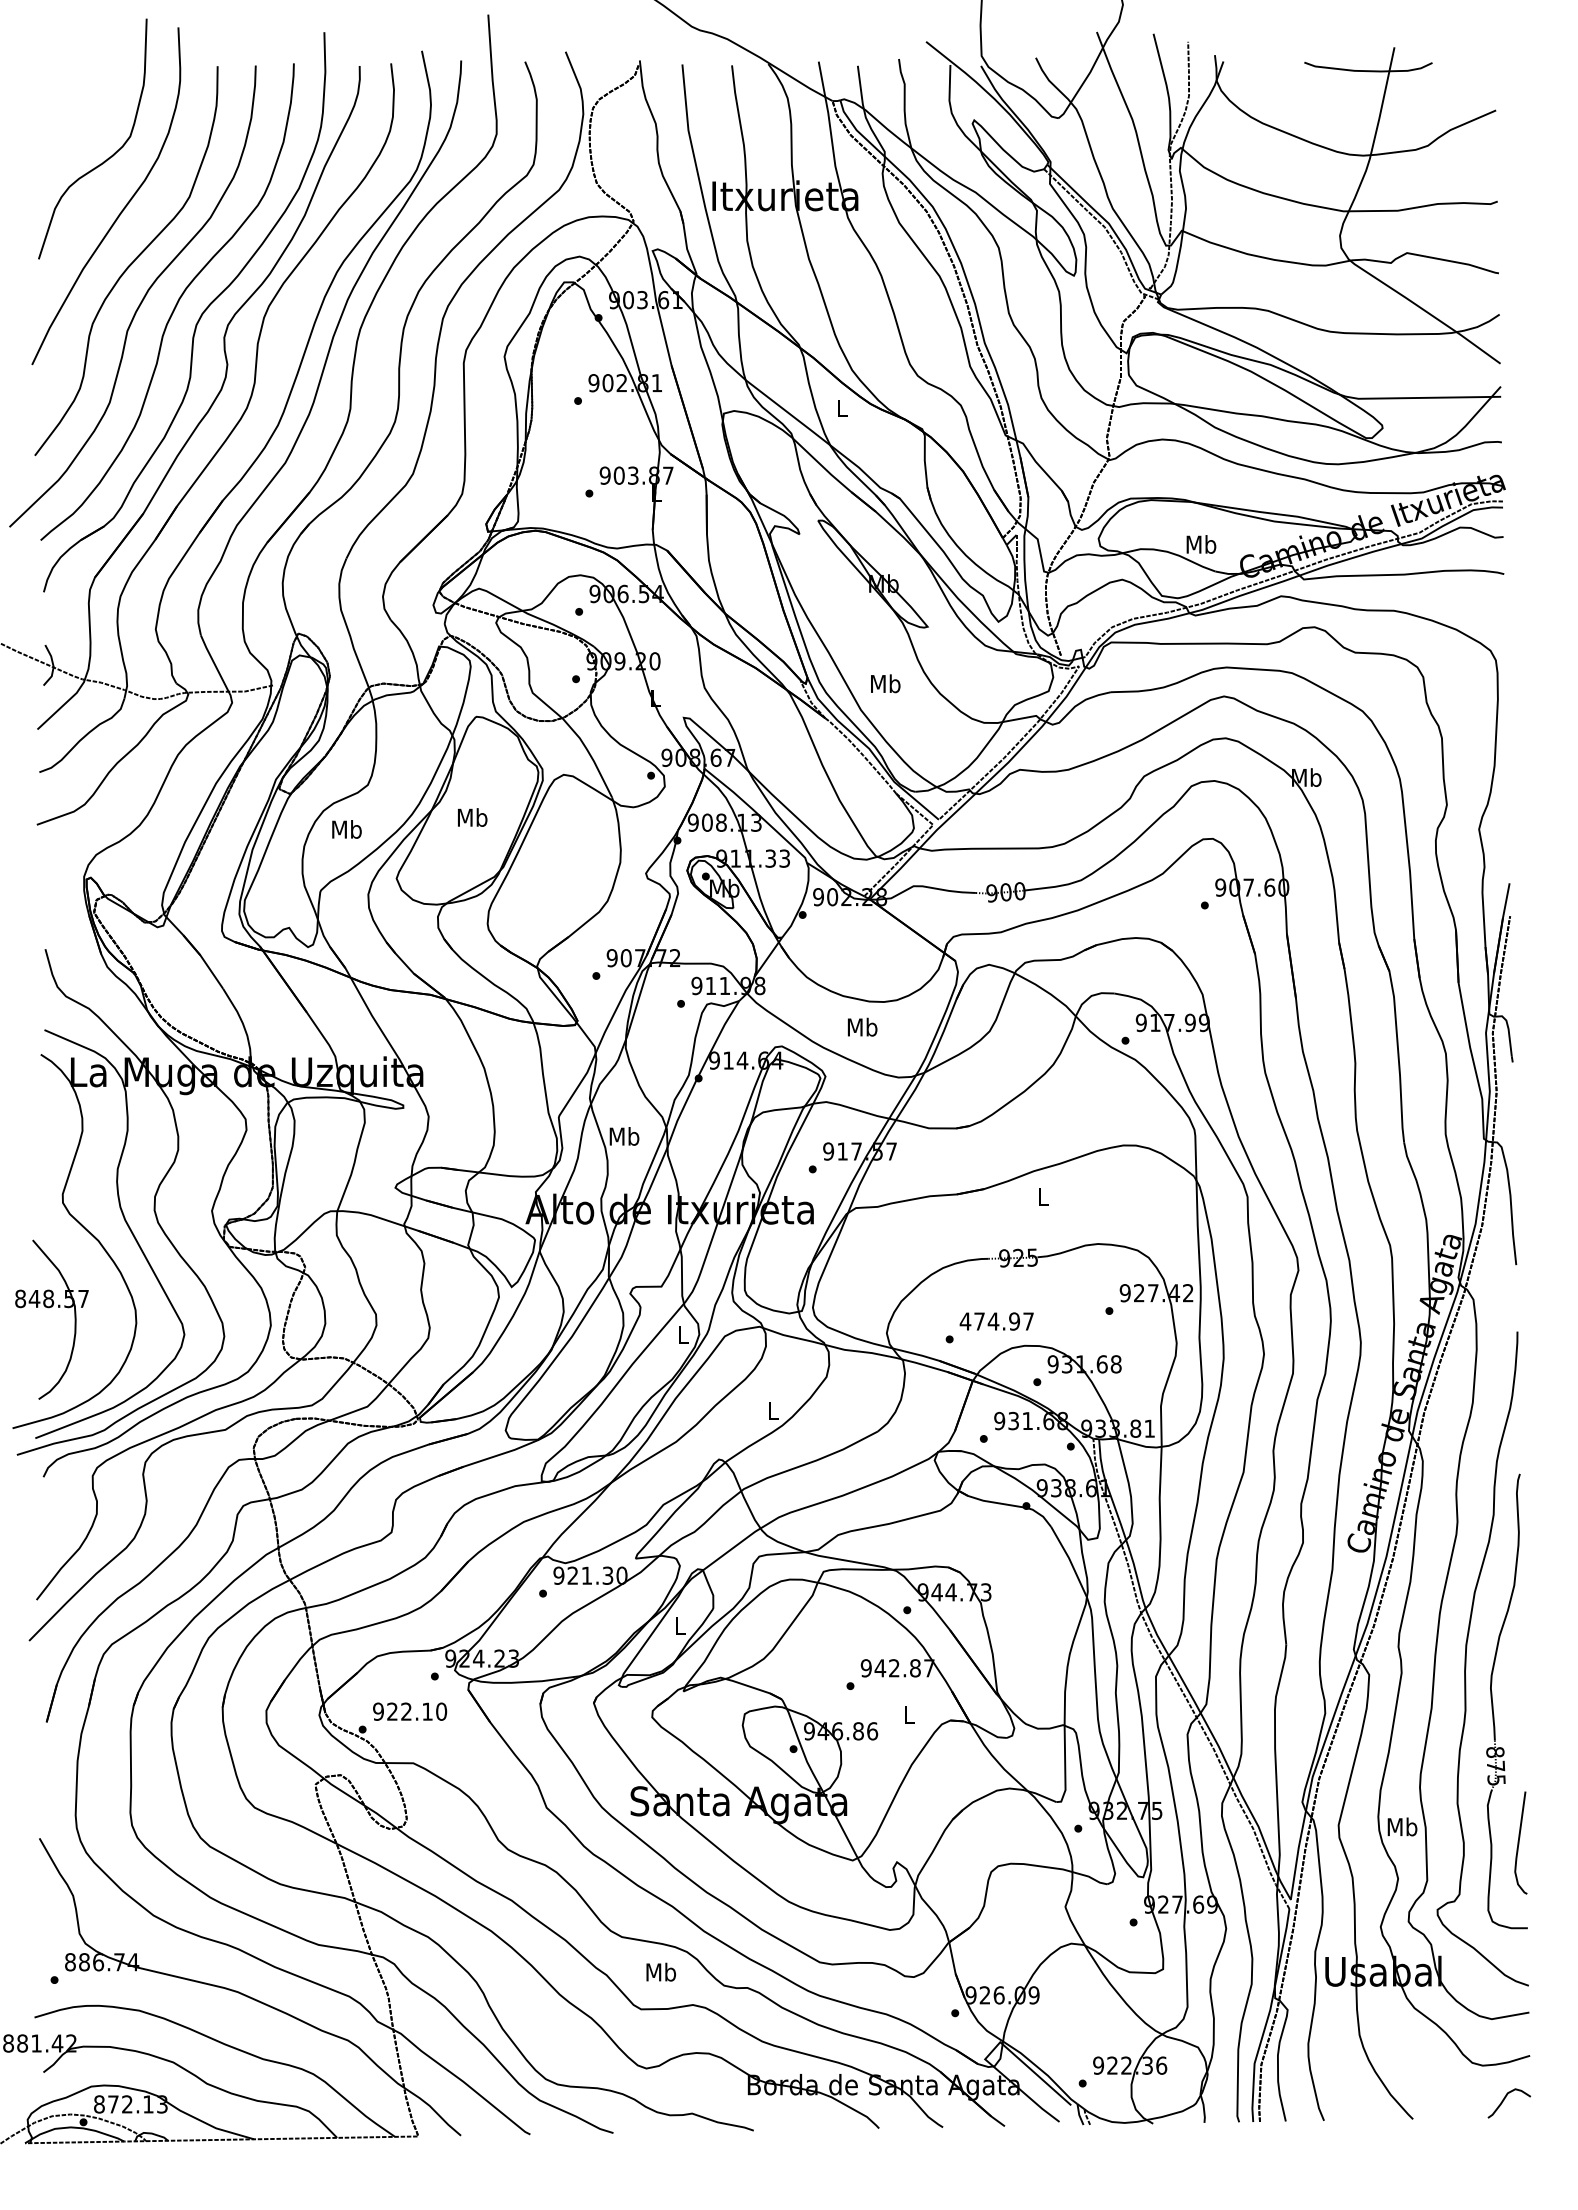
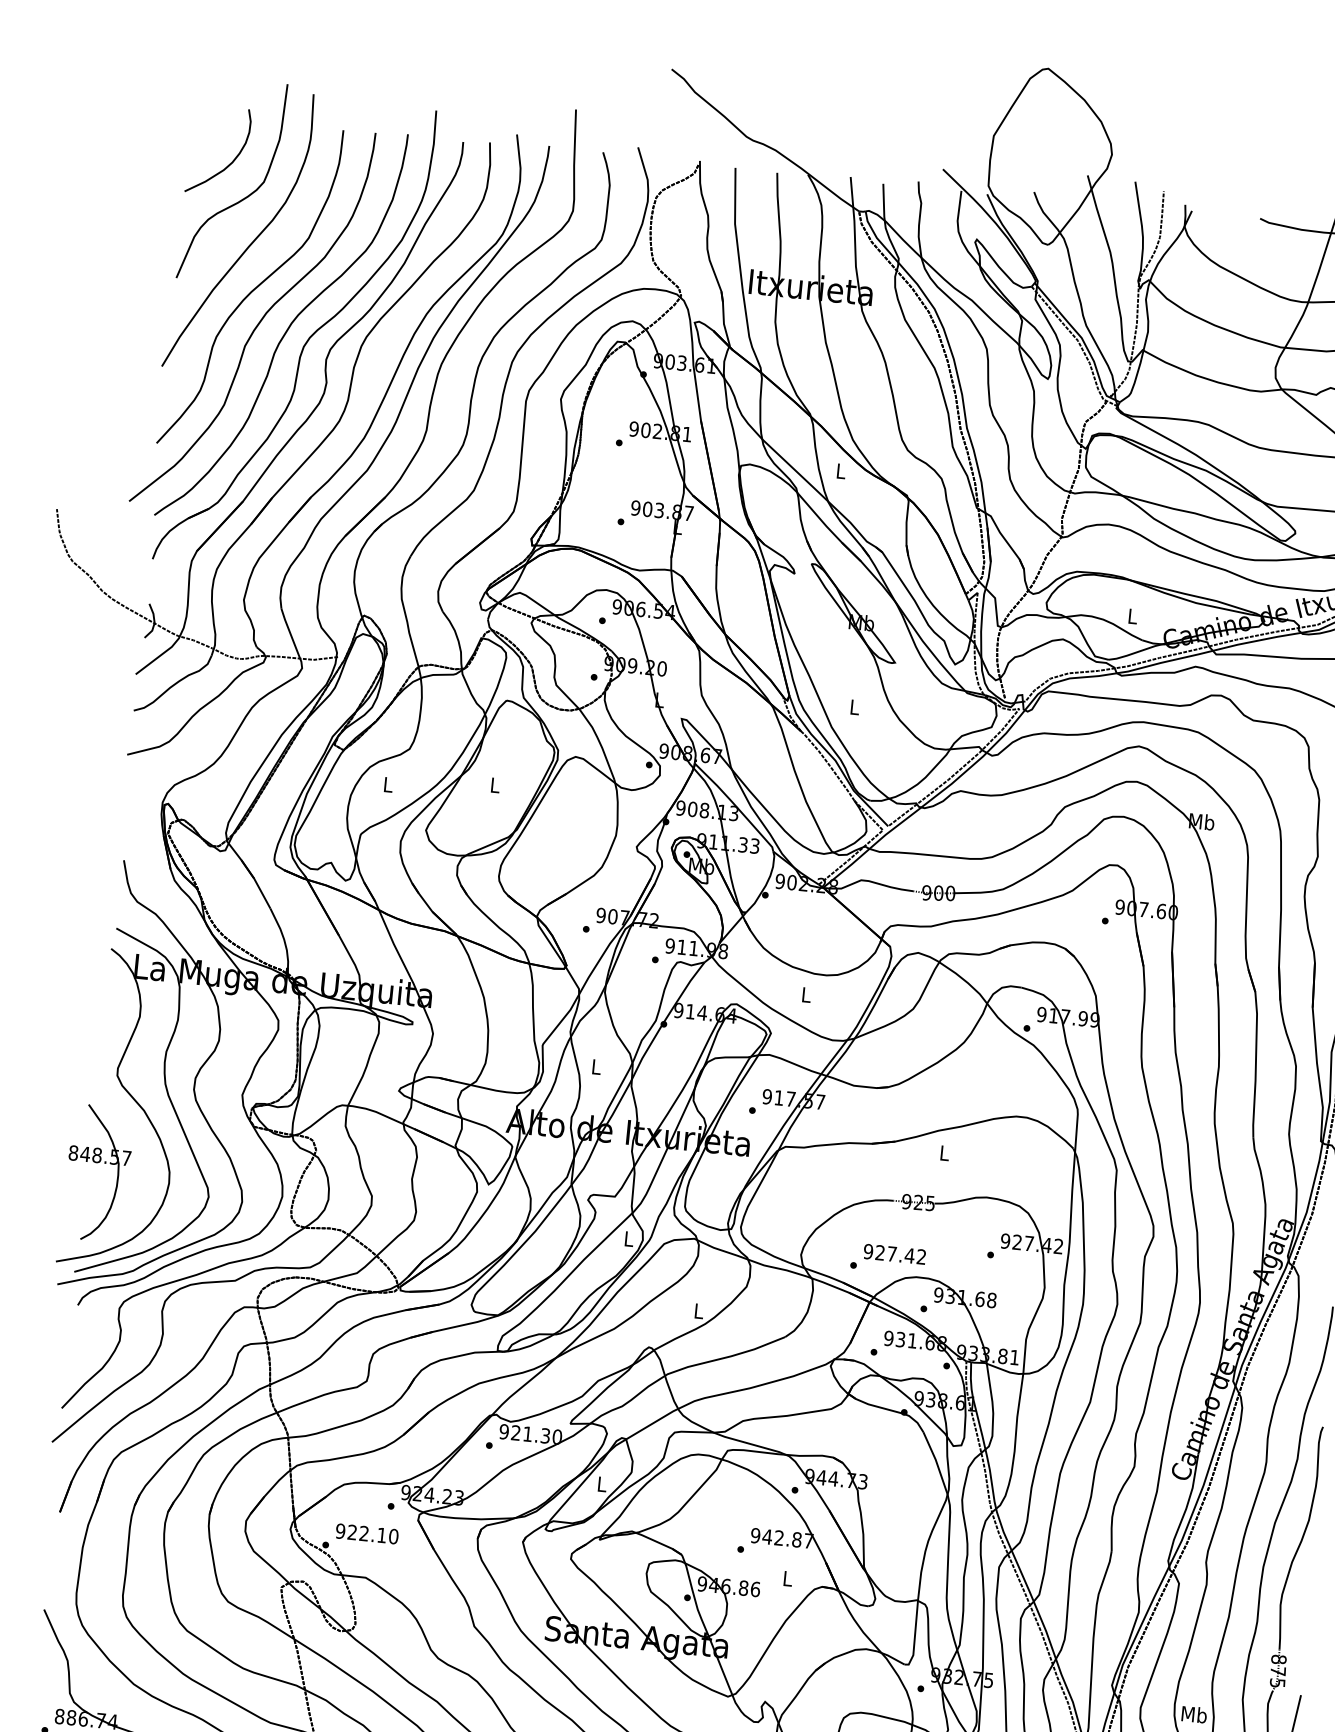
curve: (88, 118) -> (230, 163), added
text: (1201, 544) -> (1132, 616), Mb -> L
text: (885, 683) -> (854, 706), Mb -> L
text: (472, 817) -> (495, 785), Mb -> L
text: (346, 829) -> (387, 784), Mb -> L
text: (862, 1026) -> (806, 994), Mb -> L
text: (624, 1136) -> (596, 1066), Mb -> L
text: (996, 1321) -> (894, 1254), 474.97 -> 927.42

